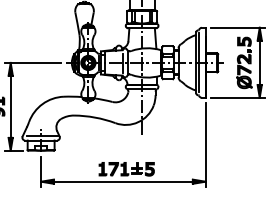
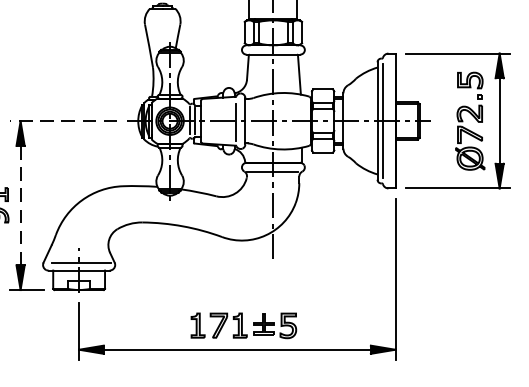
line: (33, 62) -> (64, 120), solid -> dashed
line: (10, 106) -> (20, 205), solid -> dashed

